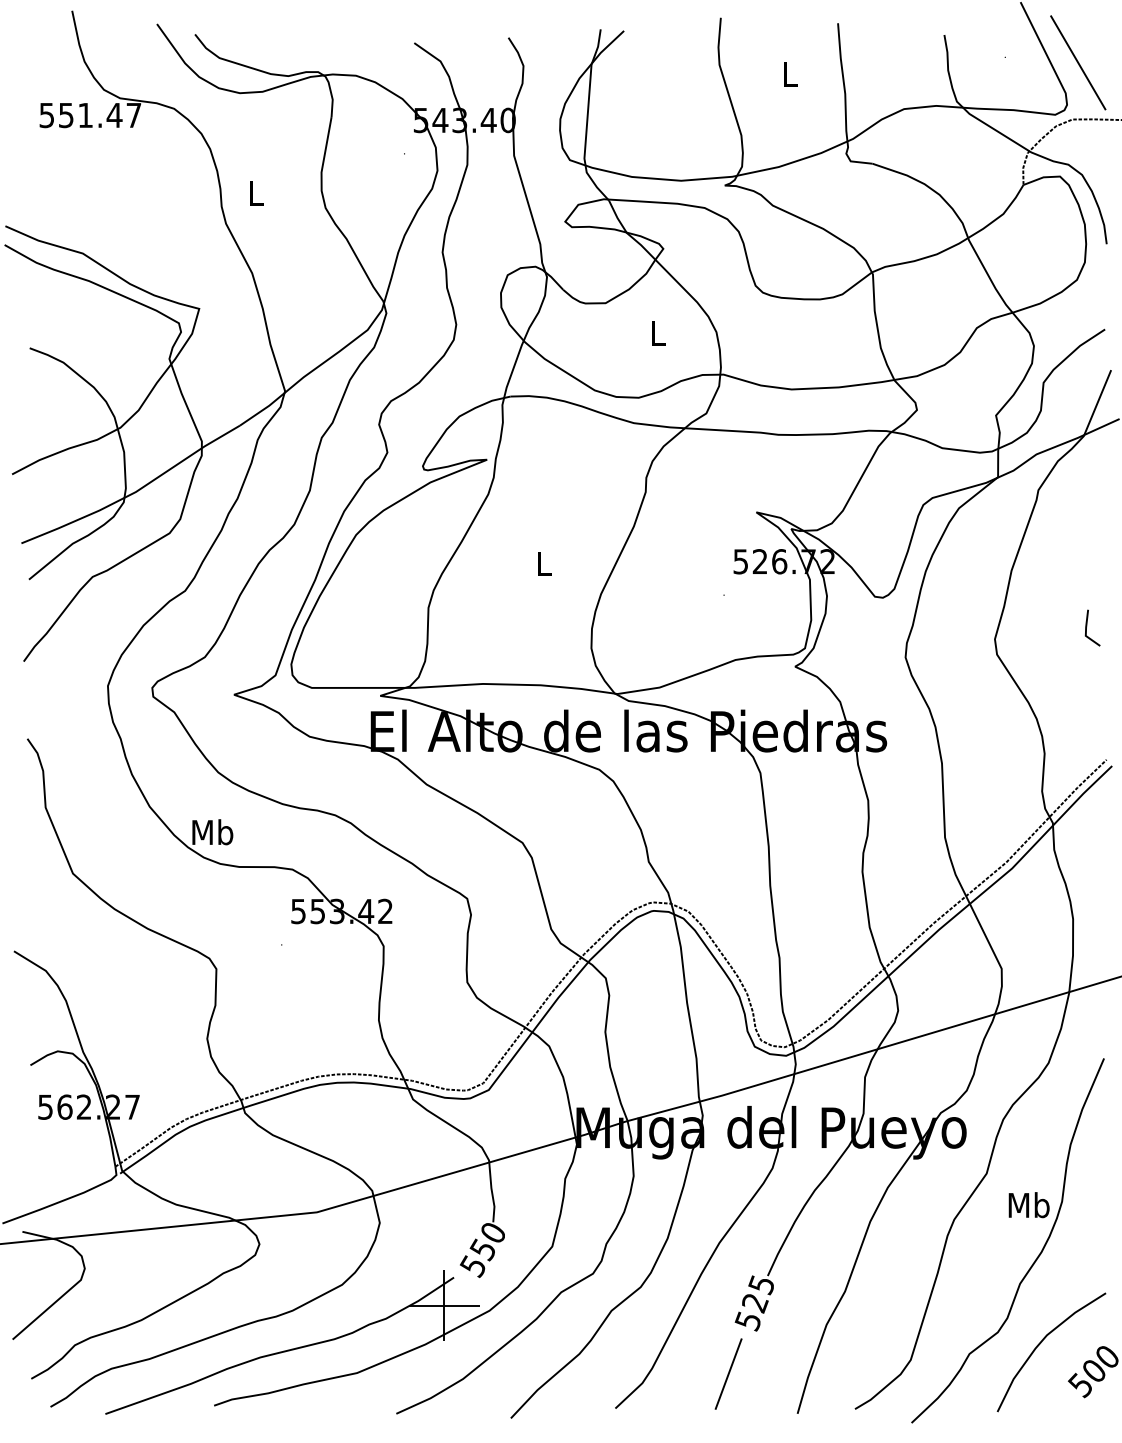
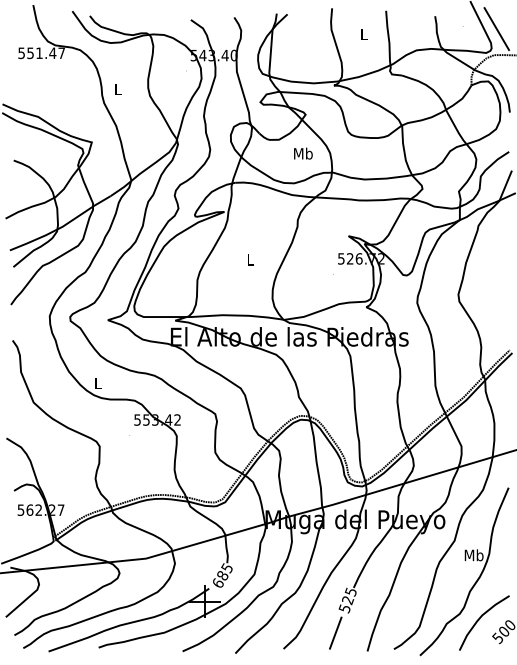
text: (658, 332) -> (303, 153), L -> Mb
line: (1088, 628) -> (501, 289), removed
text: (211, 832) -> (97, 383), Mb -> L
text: (482, 1248) -> (222, 575), 550 -> 685

